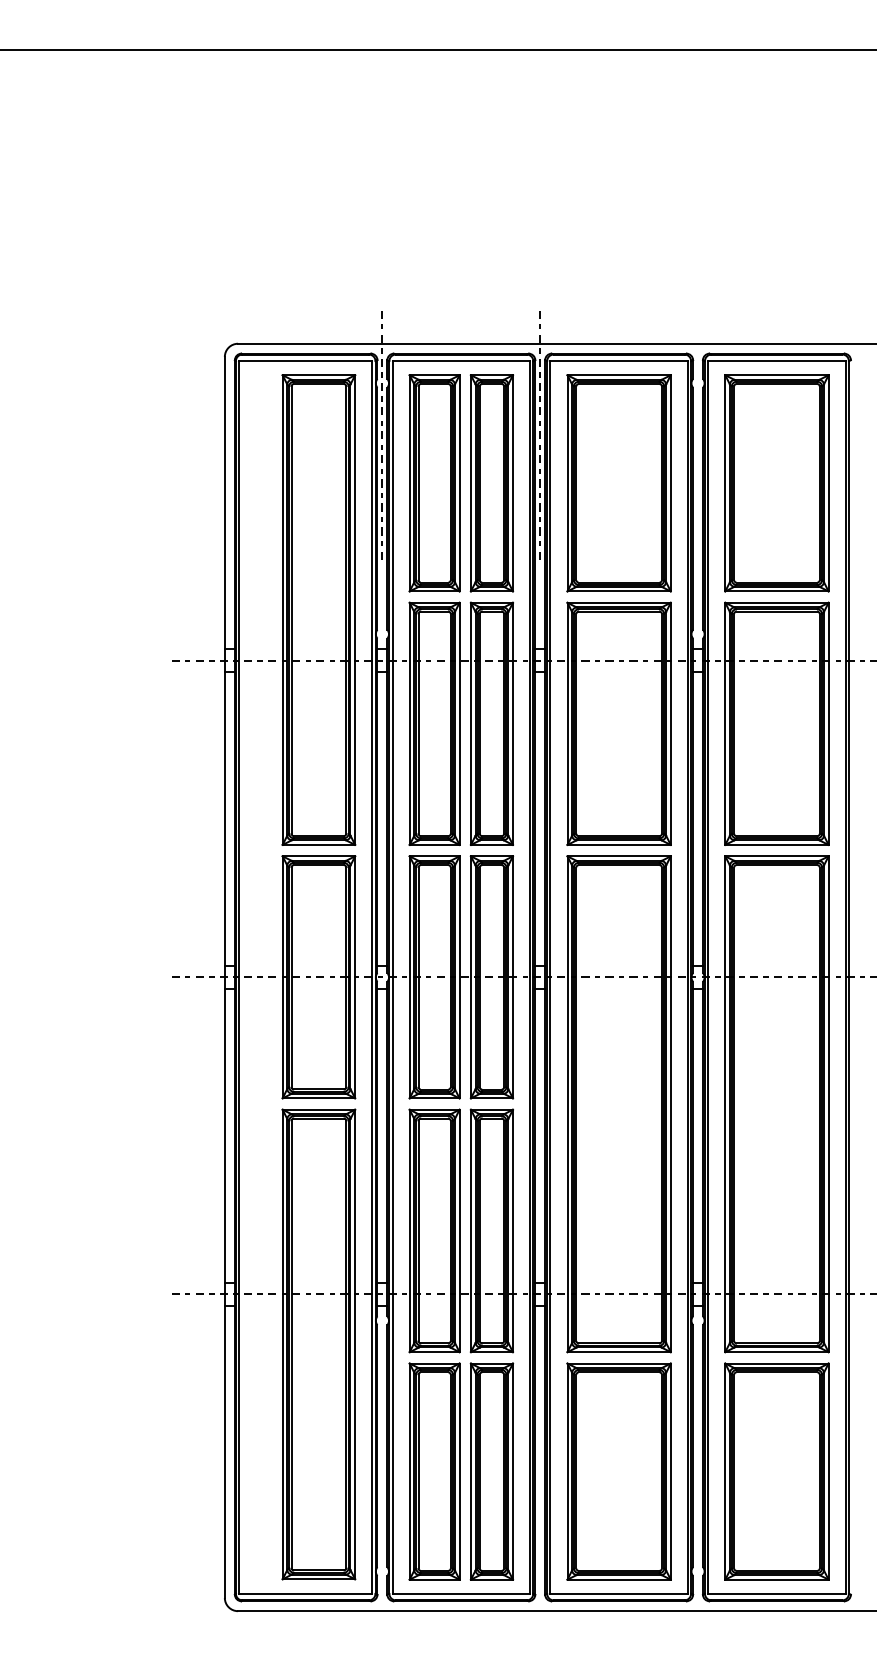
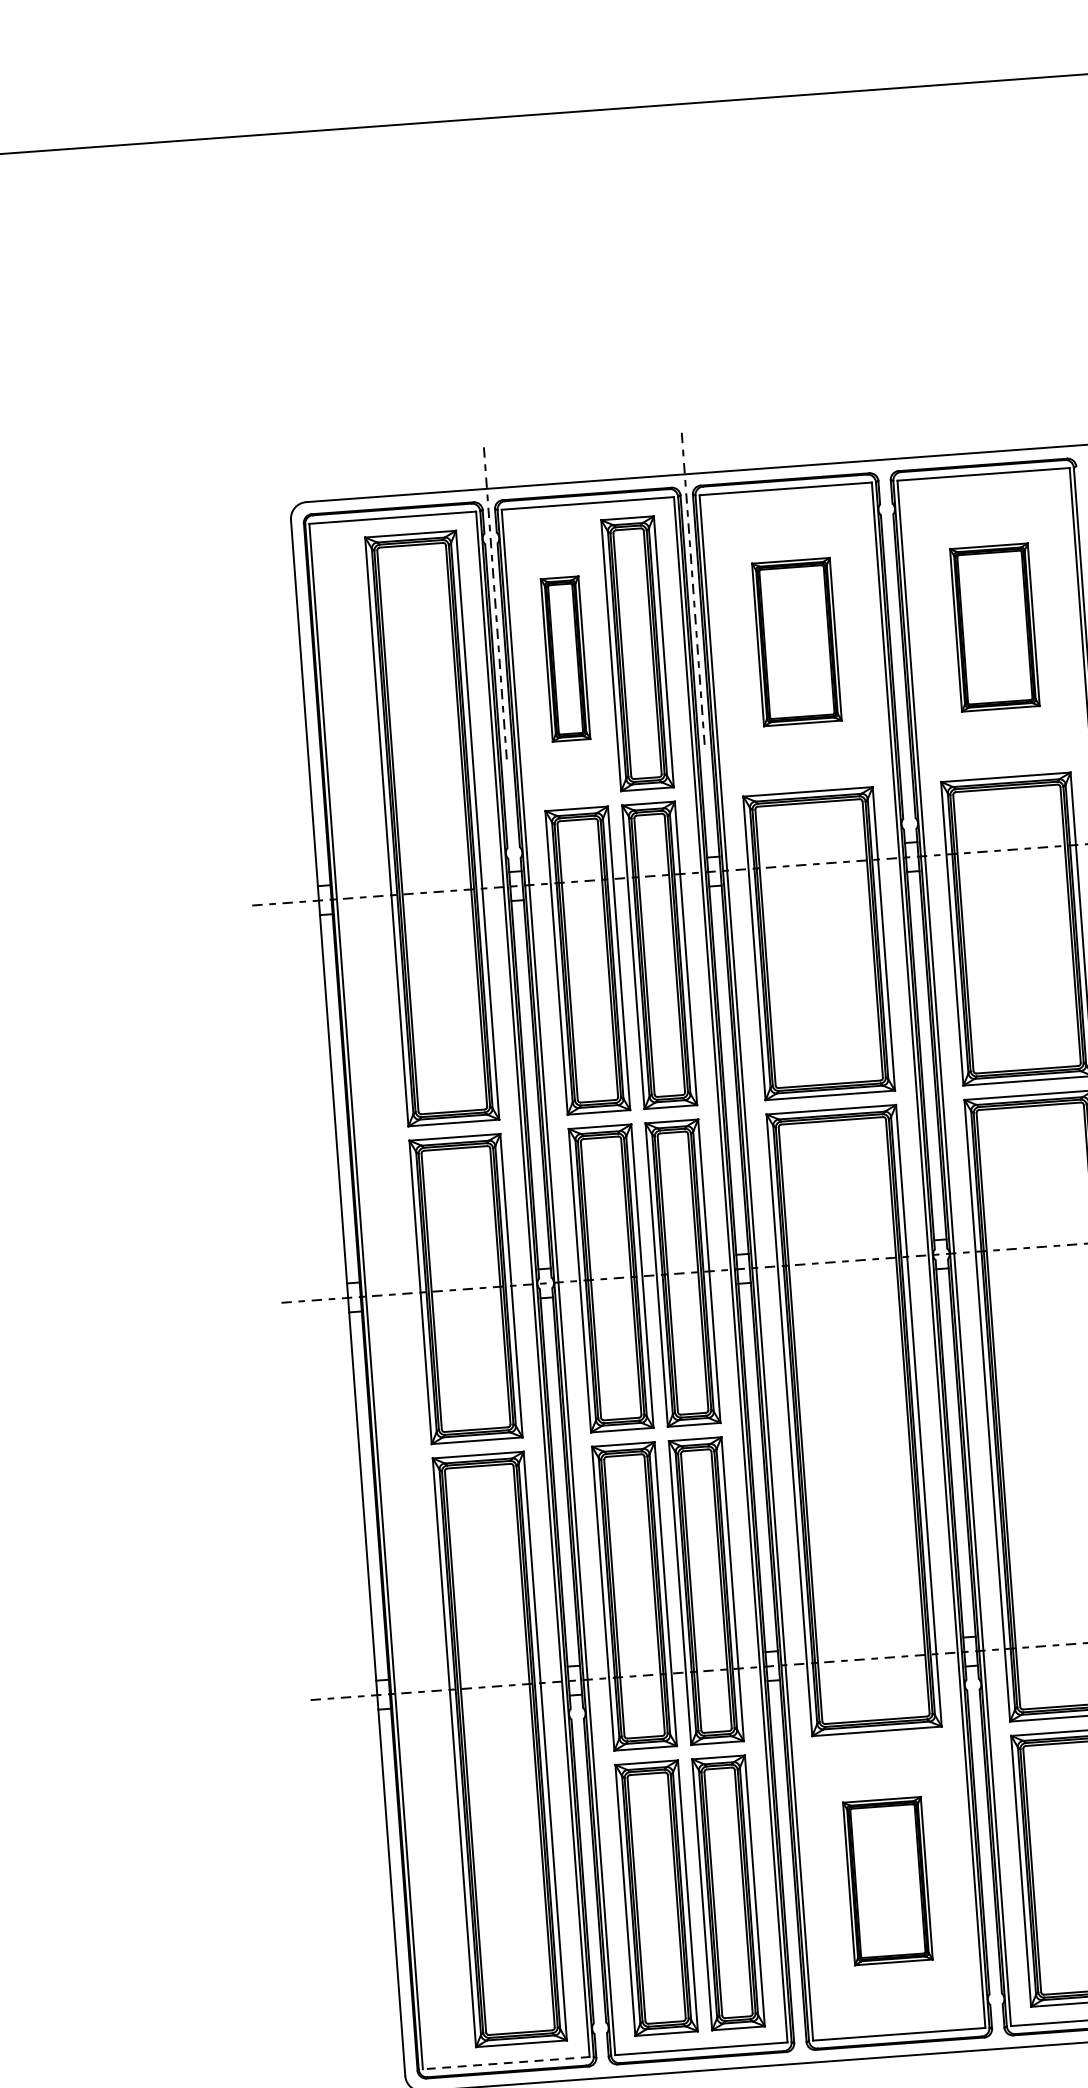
part: (434, 483) -> (565, 659), size x0.6
part: (618, 483) -> (796, 642), size x0.6
part: (776, 483) -> (994, 627), size x0.6
part: (618, 1471) -> (887, 1881), size x0.6
line: (305, 1593) -> (505, 2062), solid -> dashed

